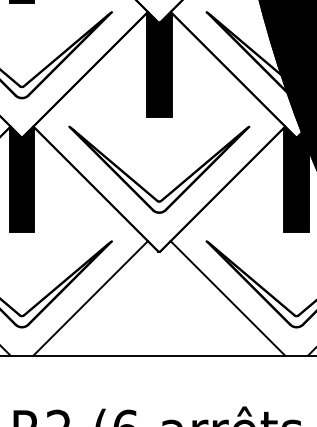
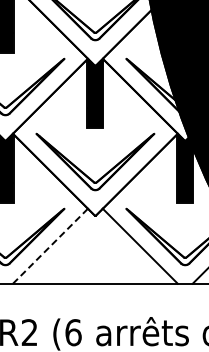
line: (90, 297) -> (50, 245), solid -> dashed

